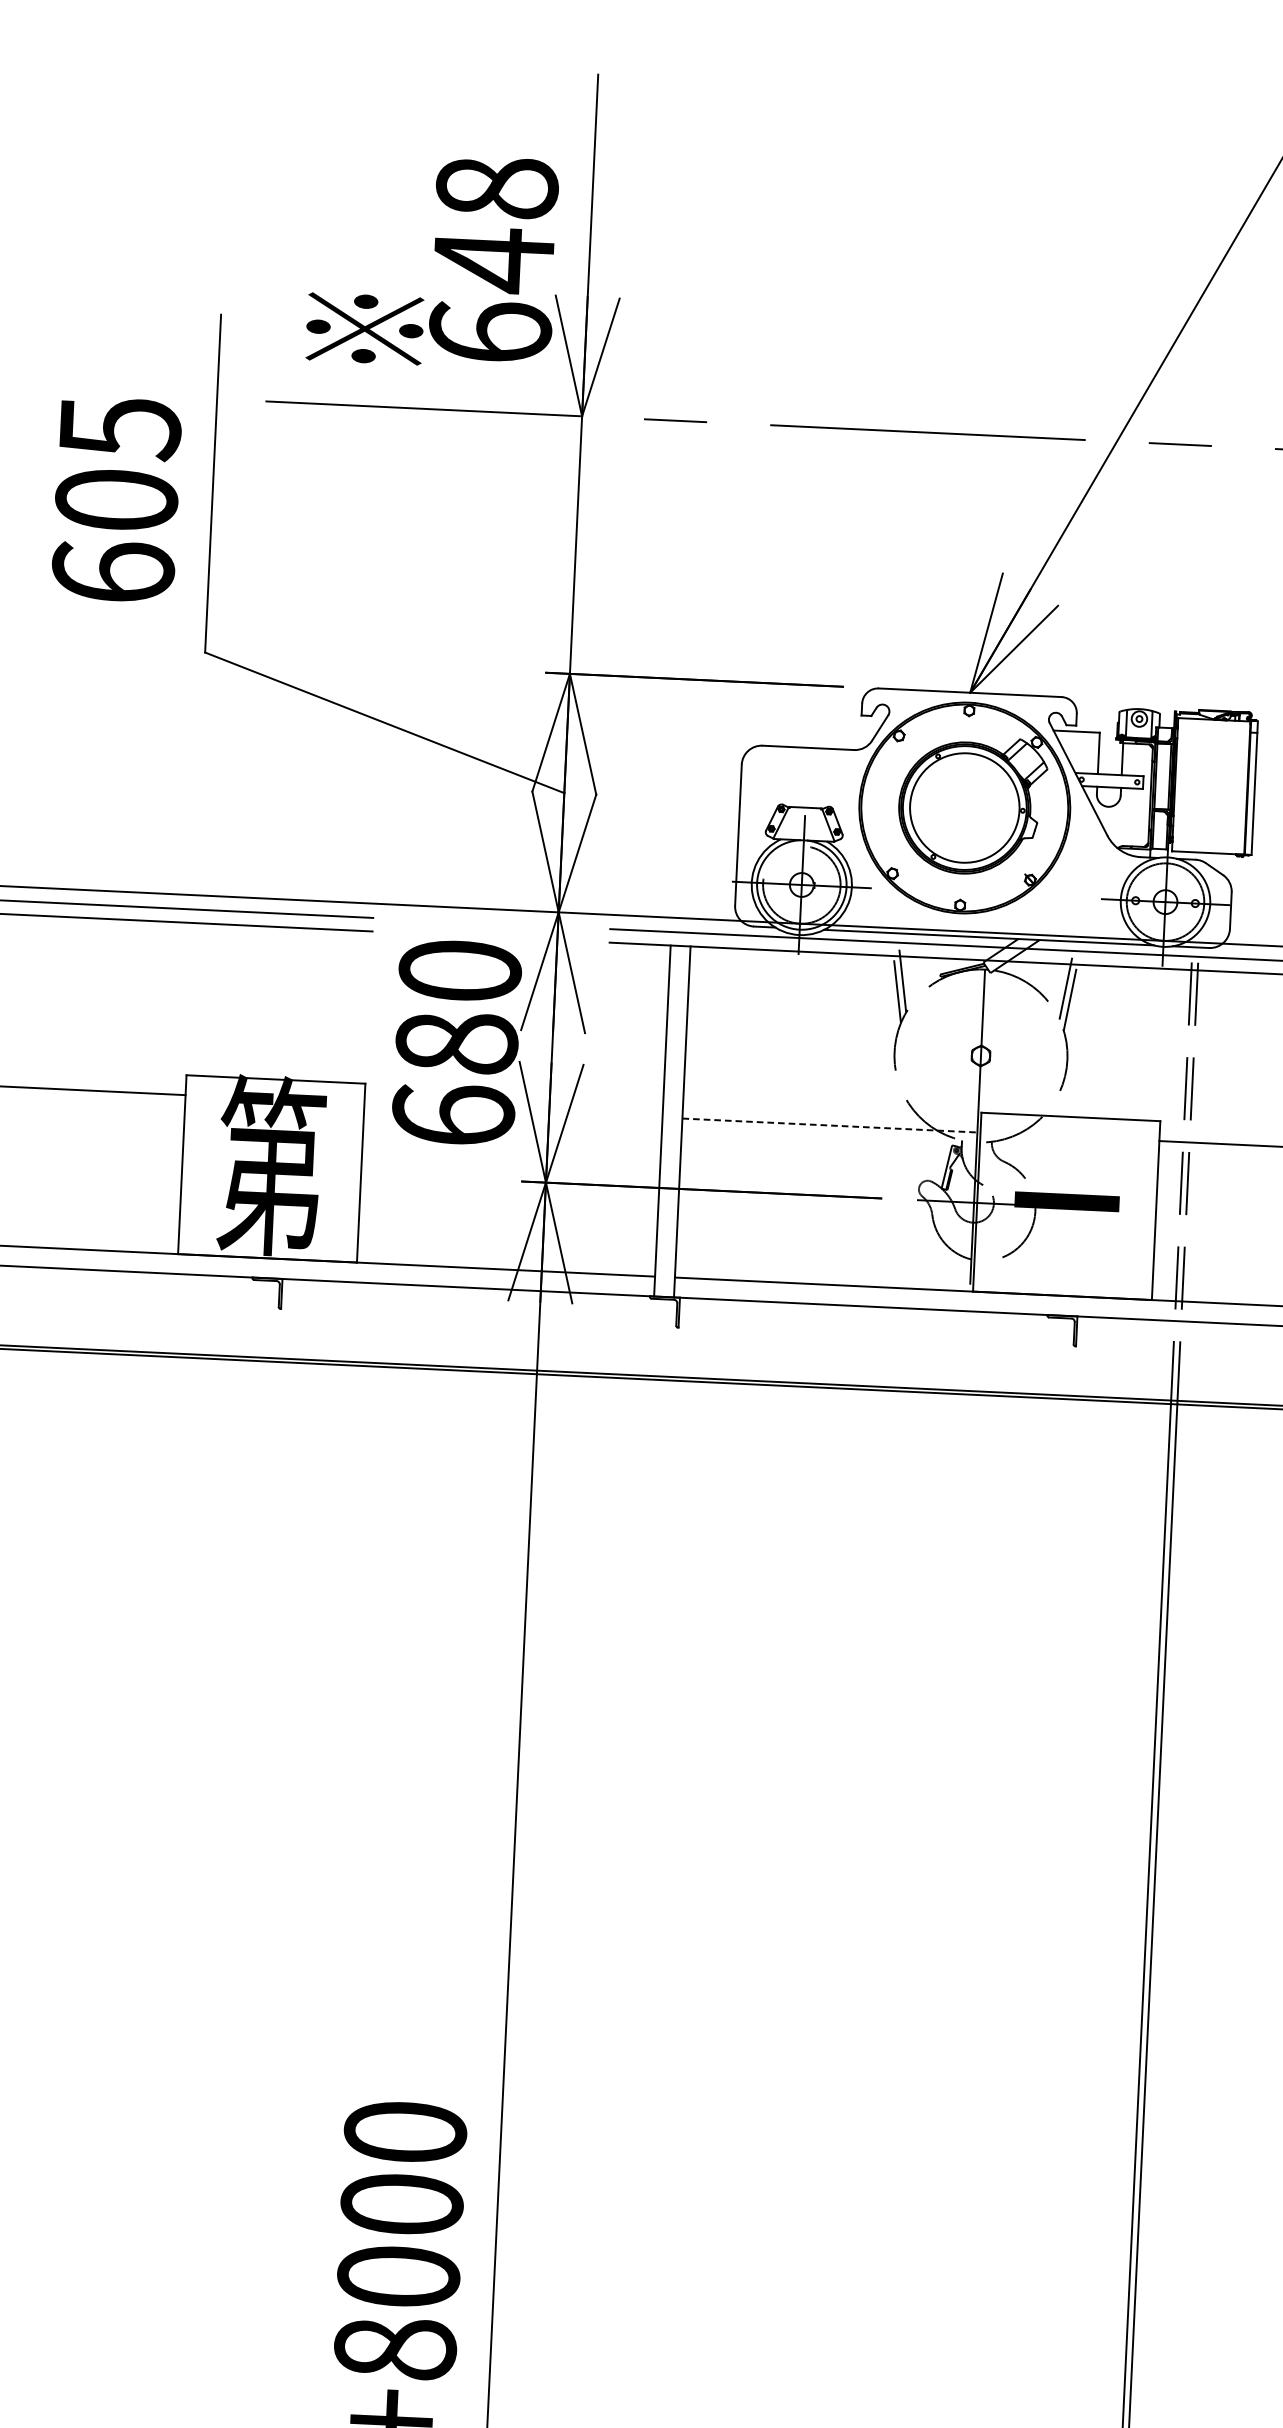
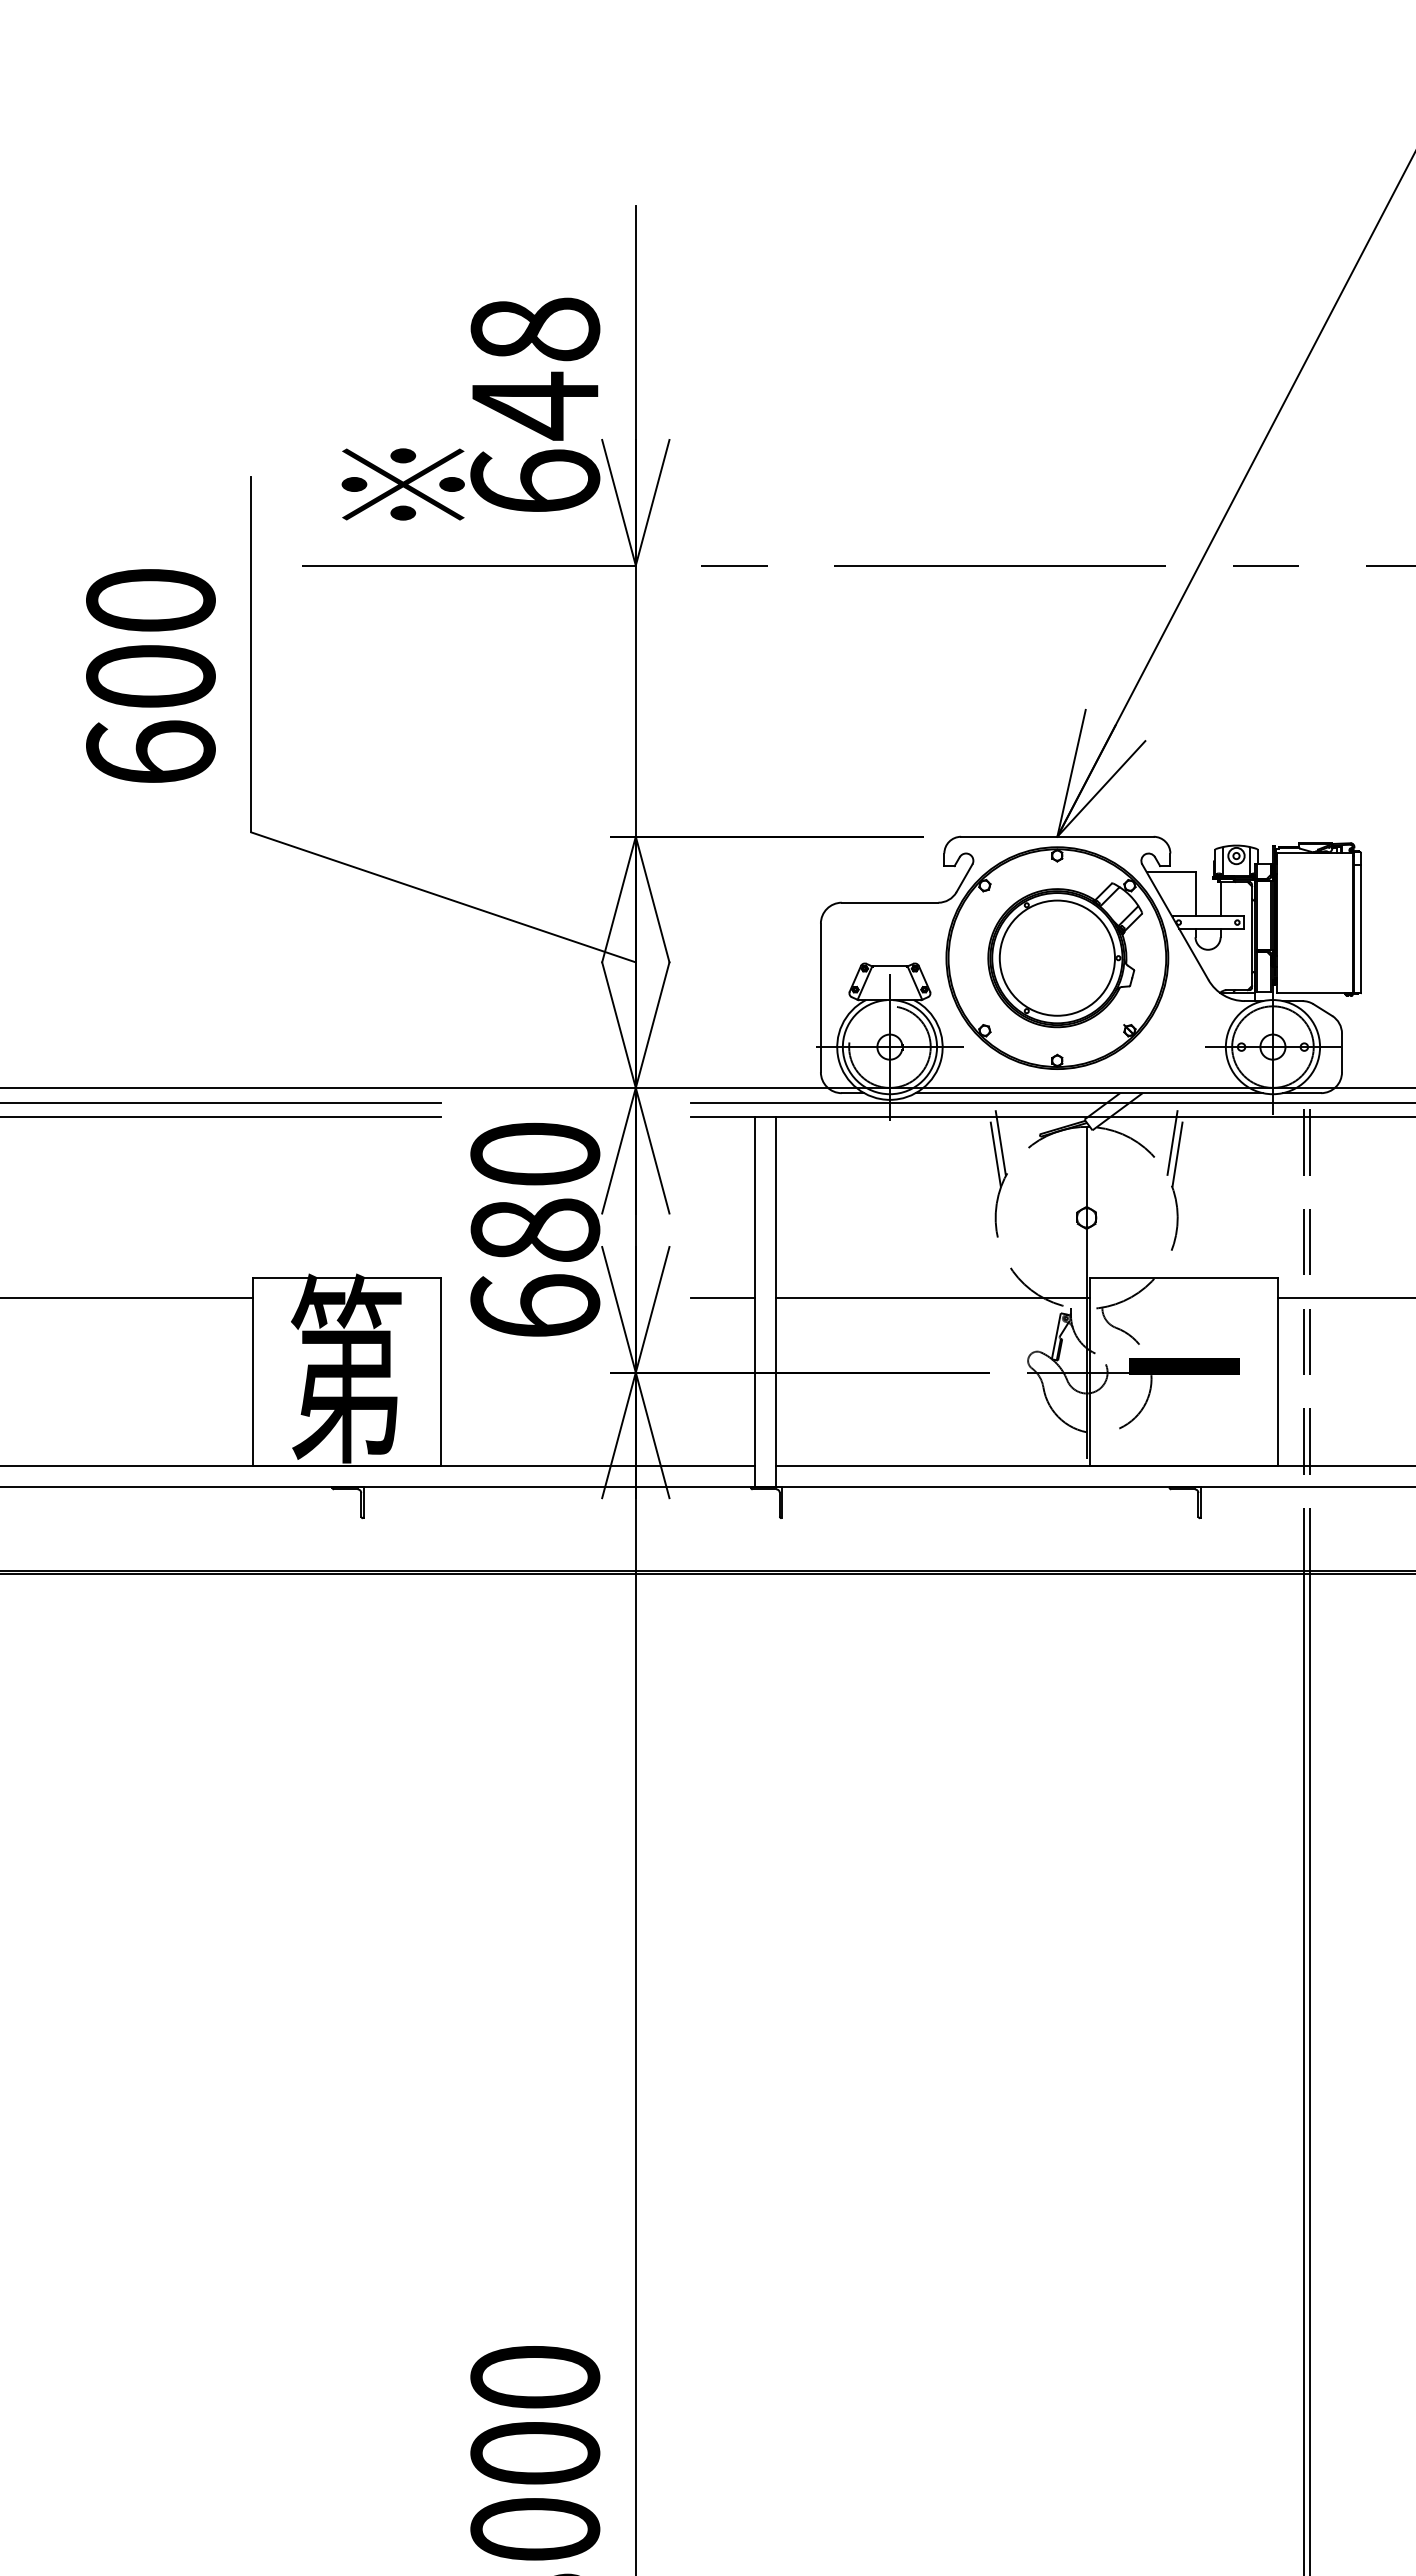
text: (119, 428) -> (150, 601), 605 -> 600
line: (631, 1116) -> (722, 1298), added
line: (831, 1125) -> (933, 1298), dashed -> solid

